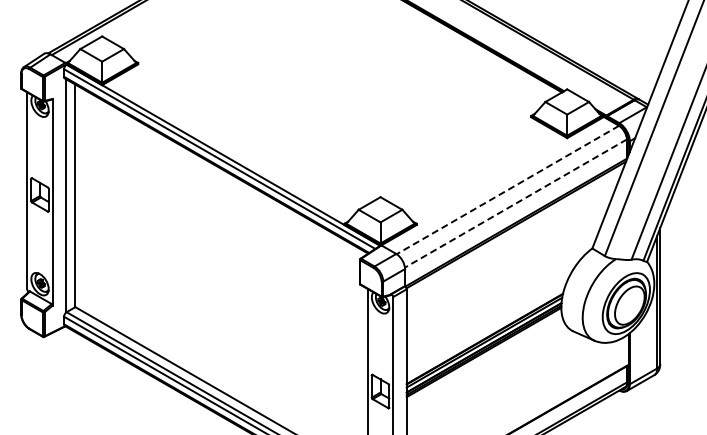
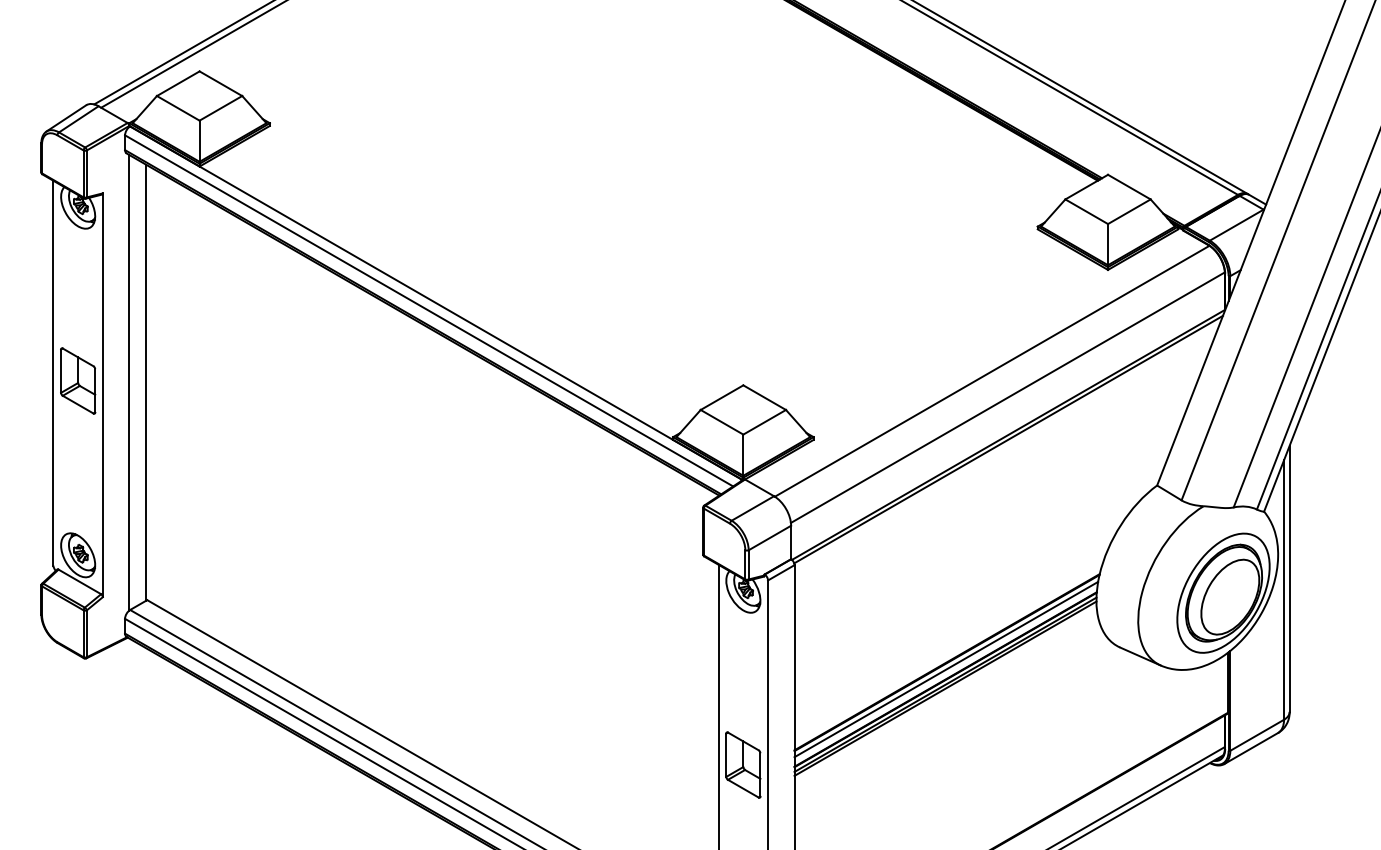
line: (507, 190) -> (991, 372), dashed -> solid
line: (515, 203) -> (1006, 397), dashed -> solid

